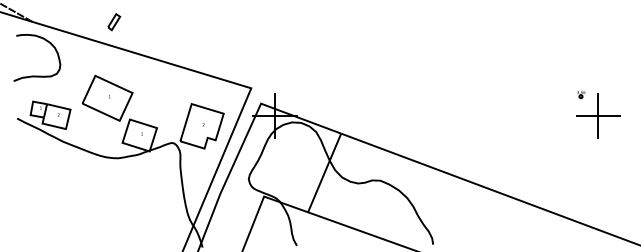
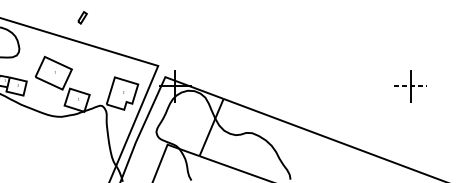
part: (114, 22) -> (82, 18), moved
part: (581, 95) -> (398, 71), removed
line: (598, 115) -> (410, 85), solid -> dashed

